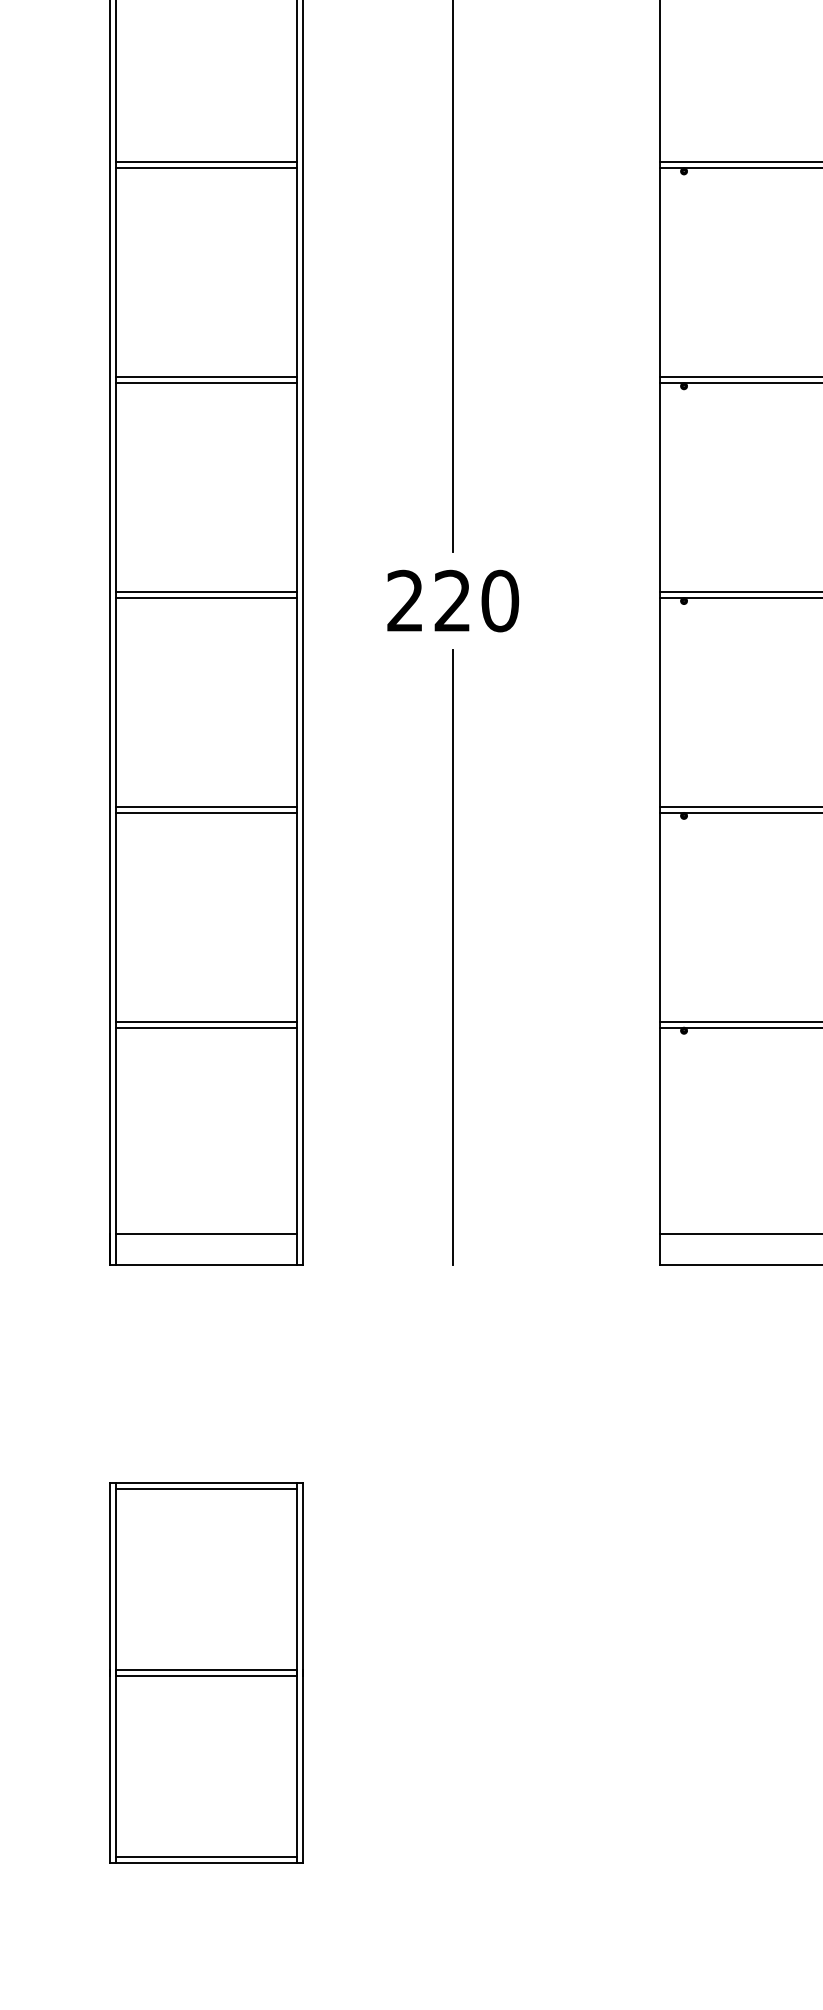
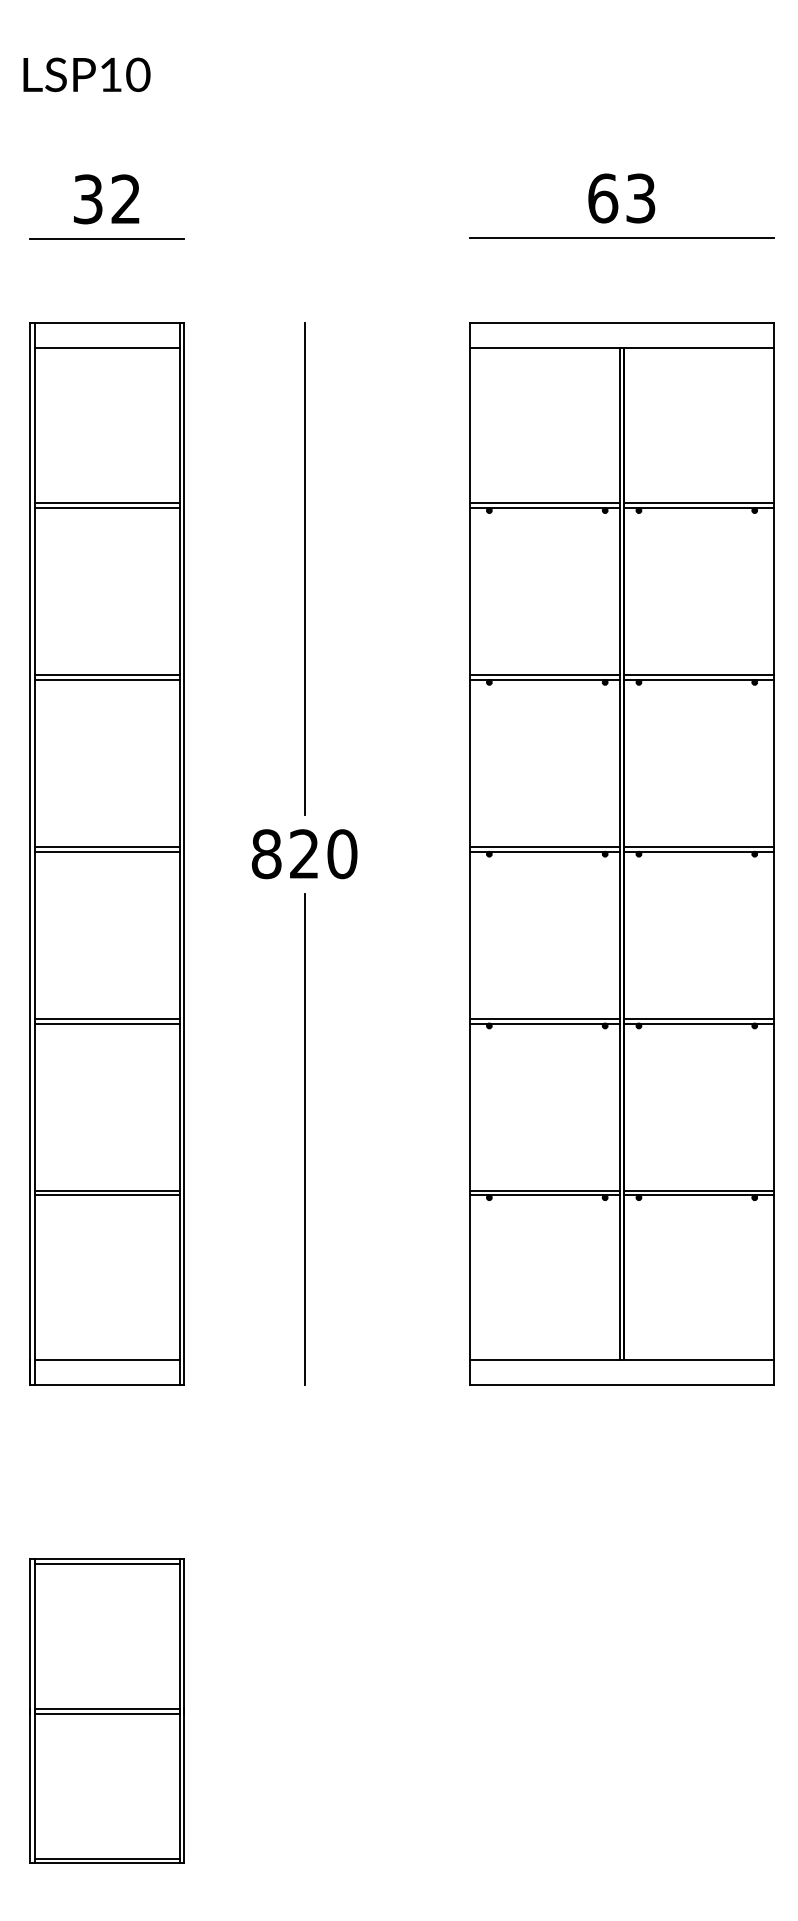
text: (405, 601) -> (266, 854), 220 -> 820

